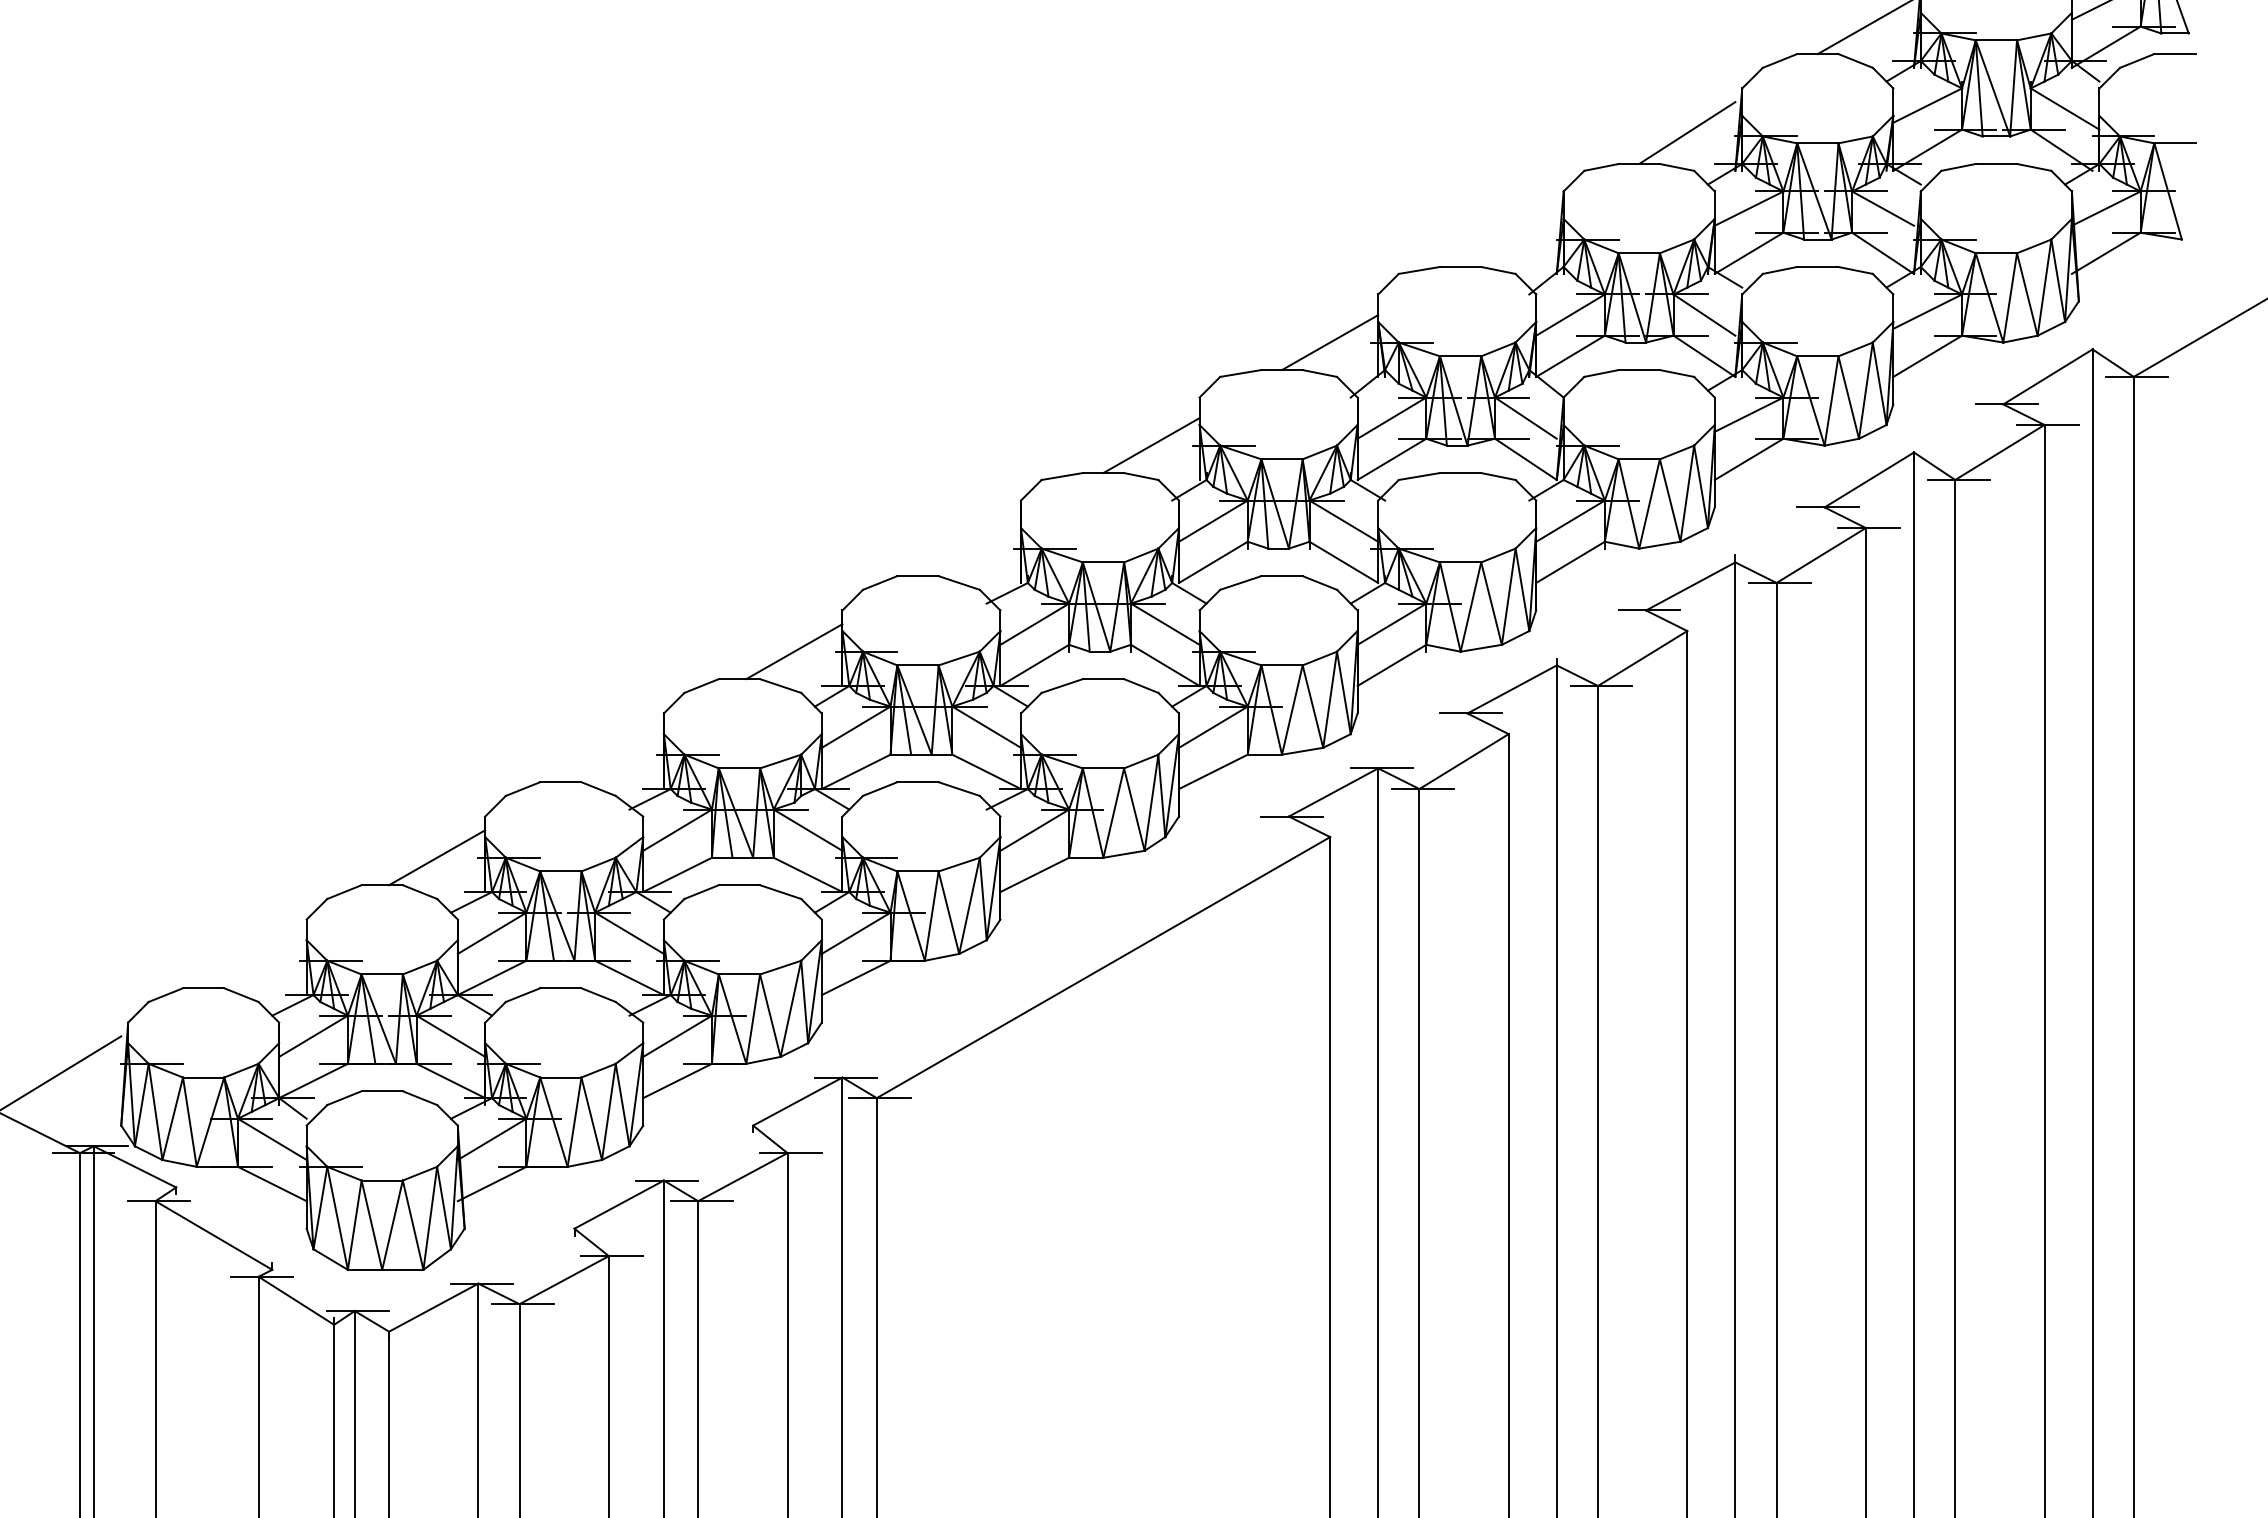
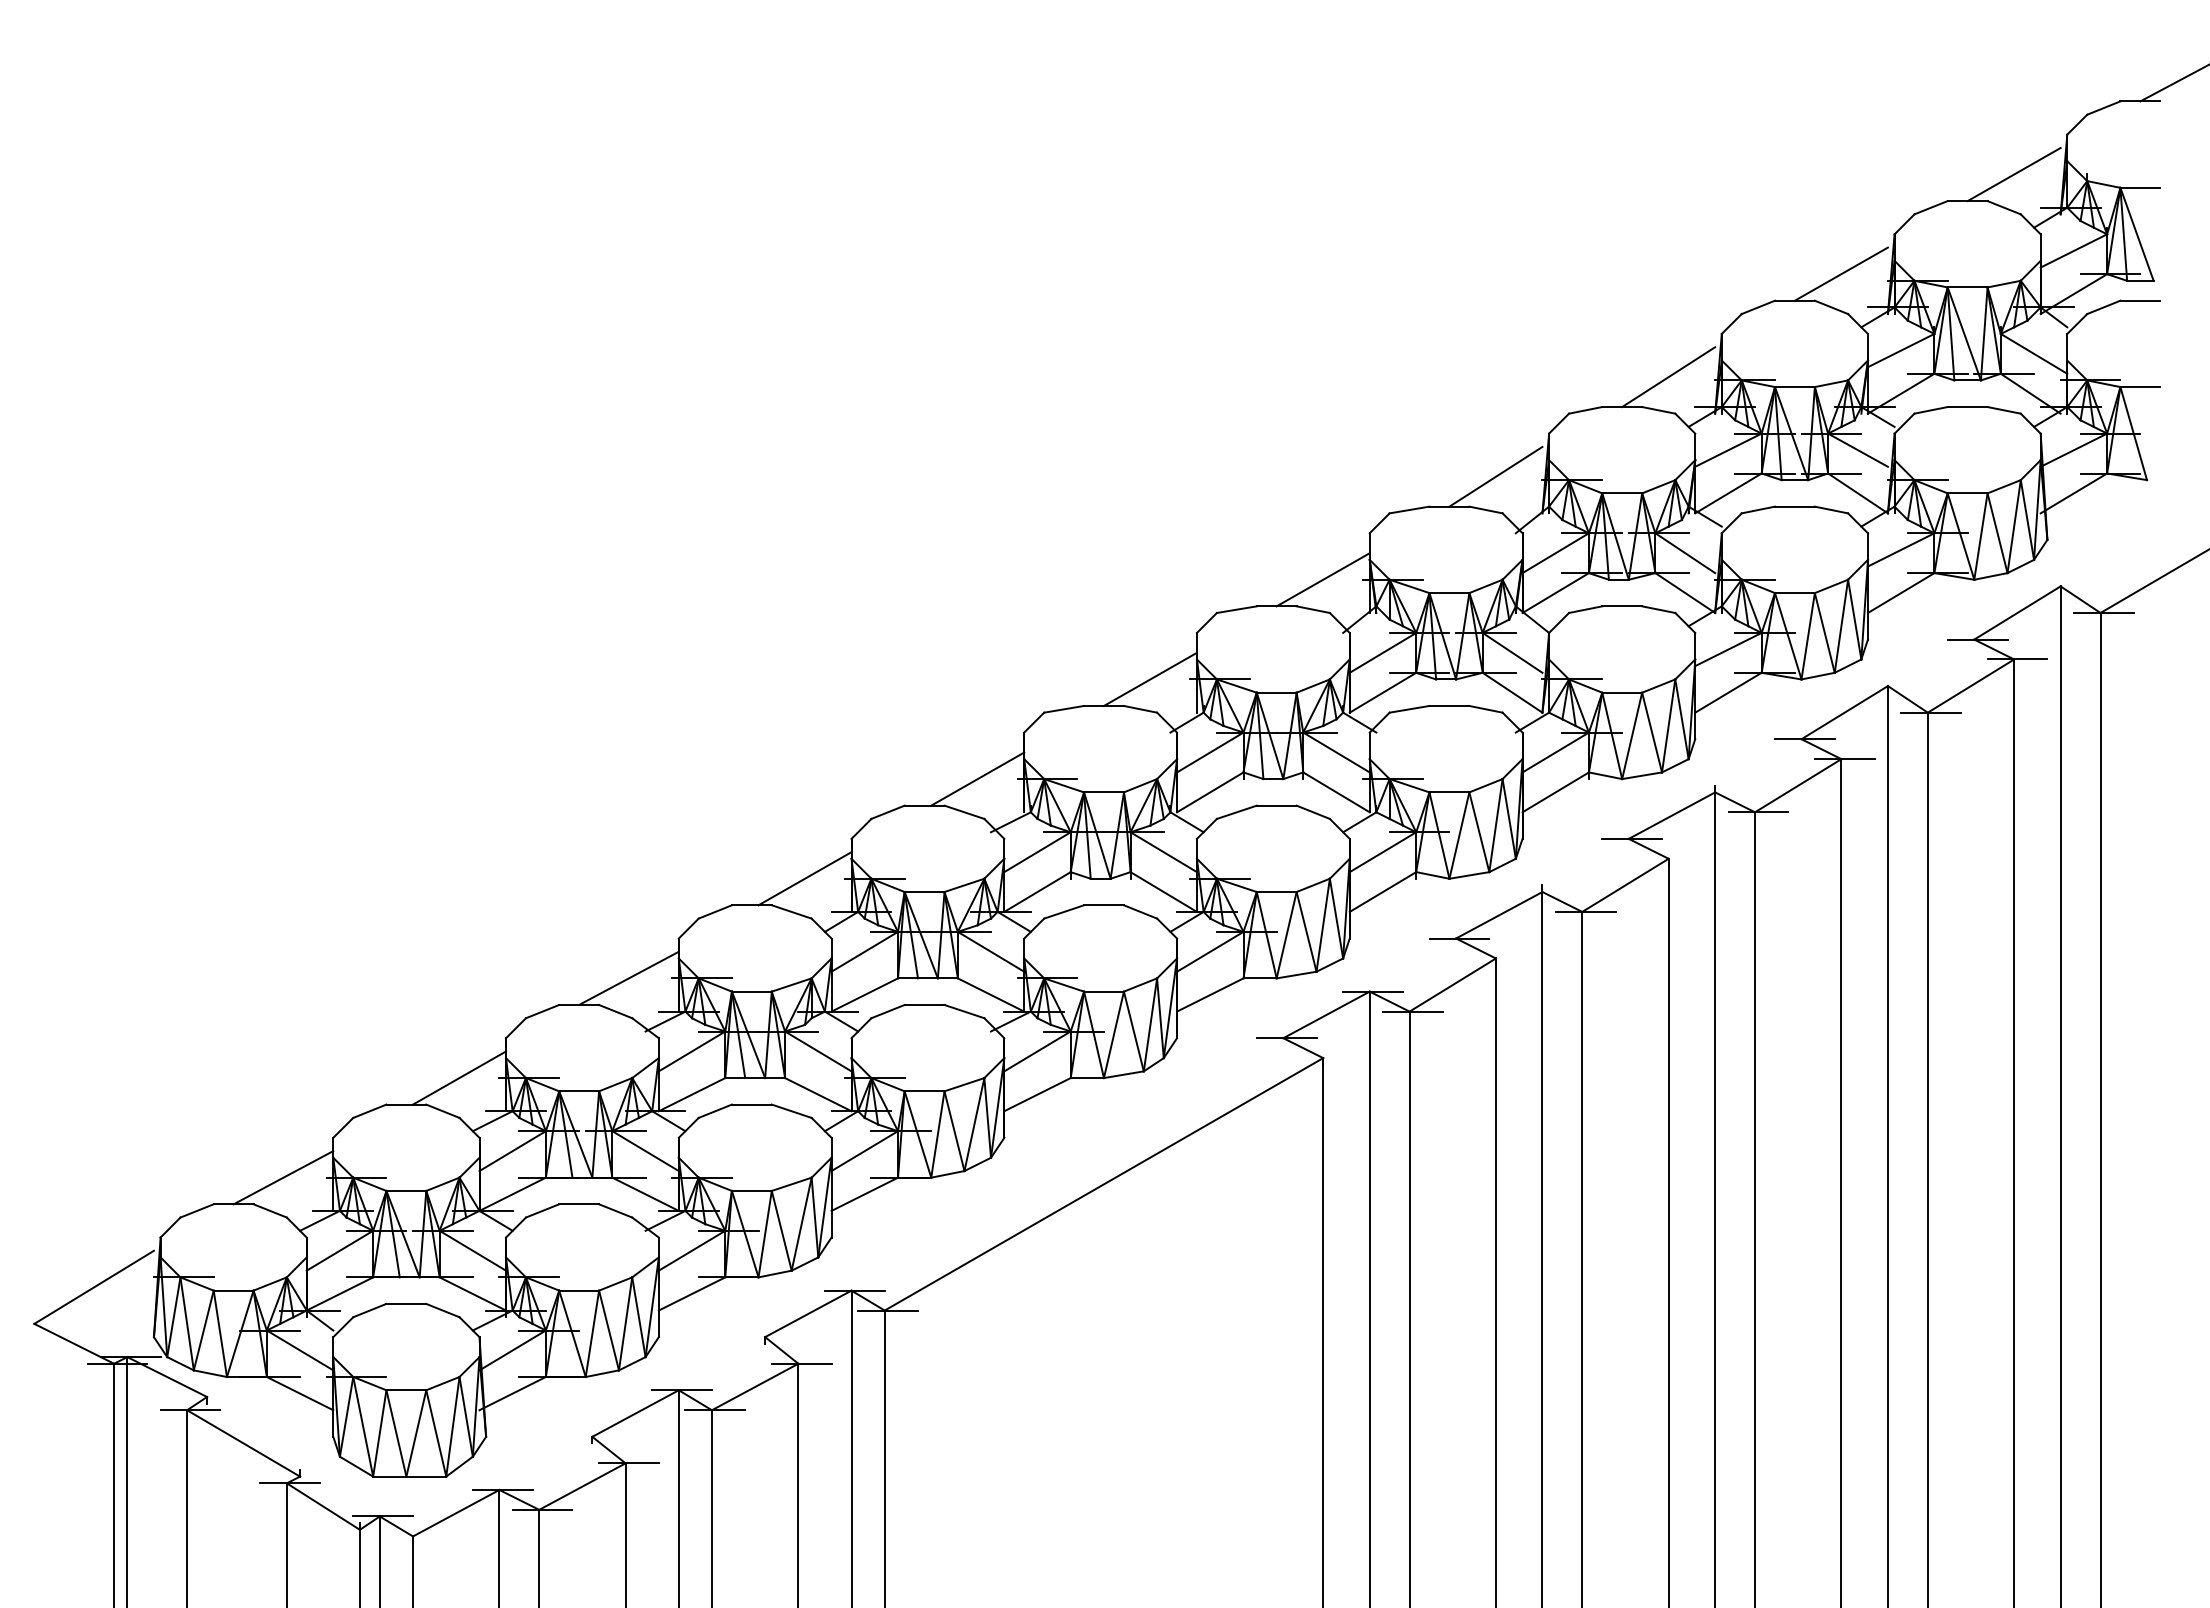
line: (1508, 235) -> (1495, 476), added
line: (972, 548) -> (977, 778), added
line: (611, 753) -> (628, 977), added
line: (255, 960) -> (283, 1177), added

